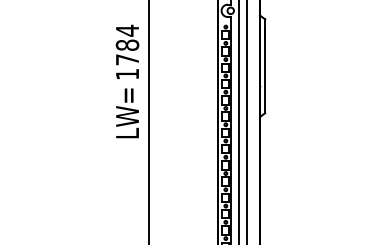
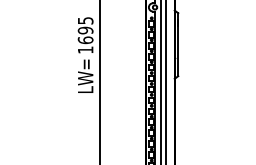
text: (127, 45) -> (85, 30), 1784 -> 1695

